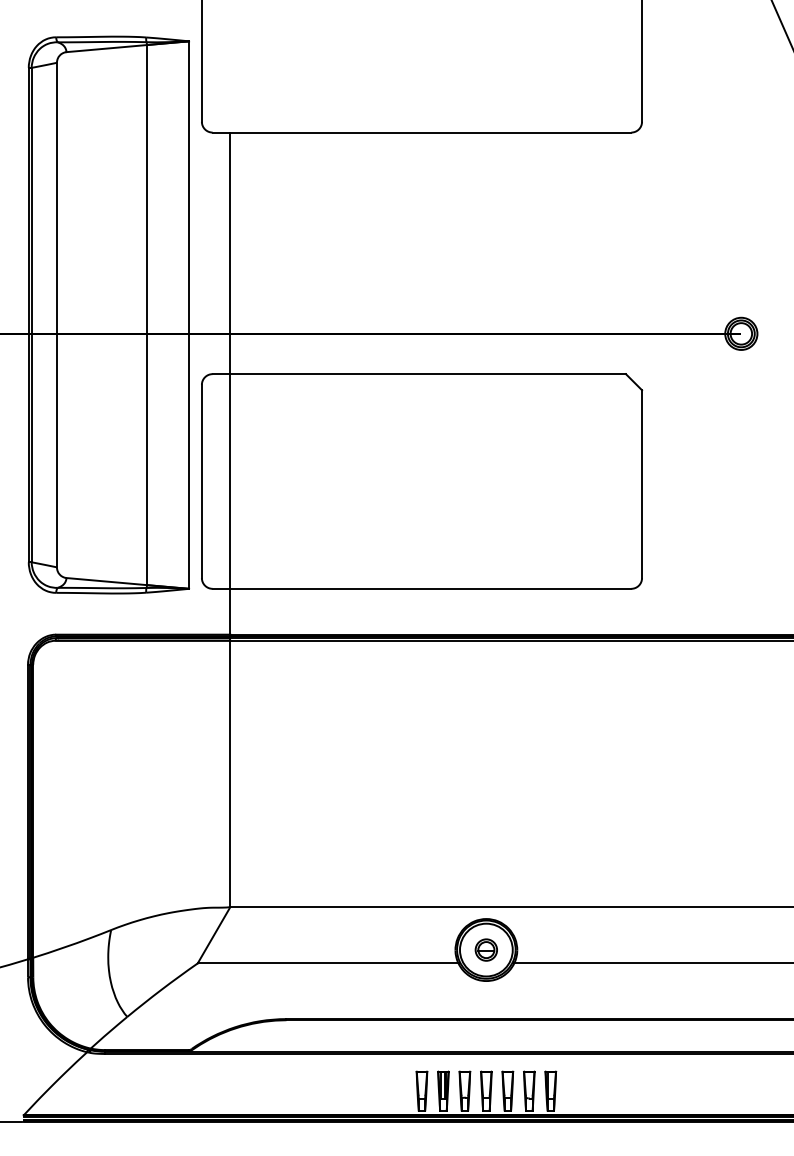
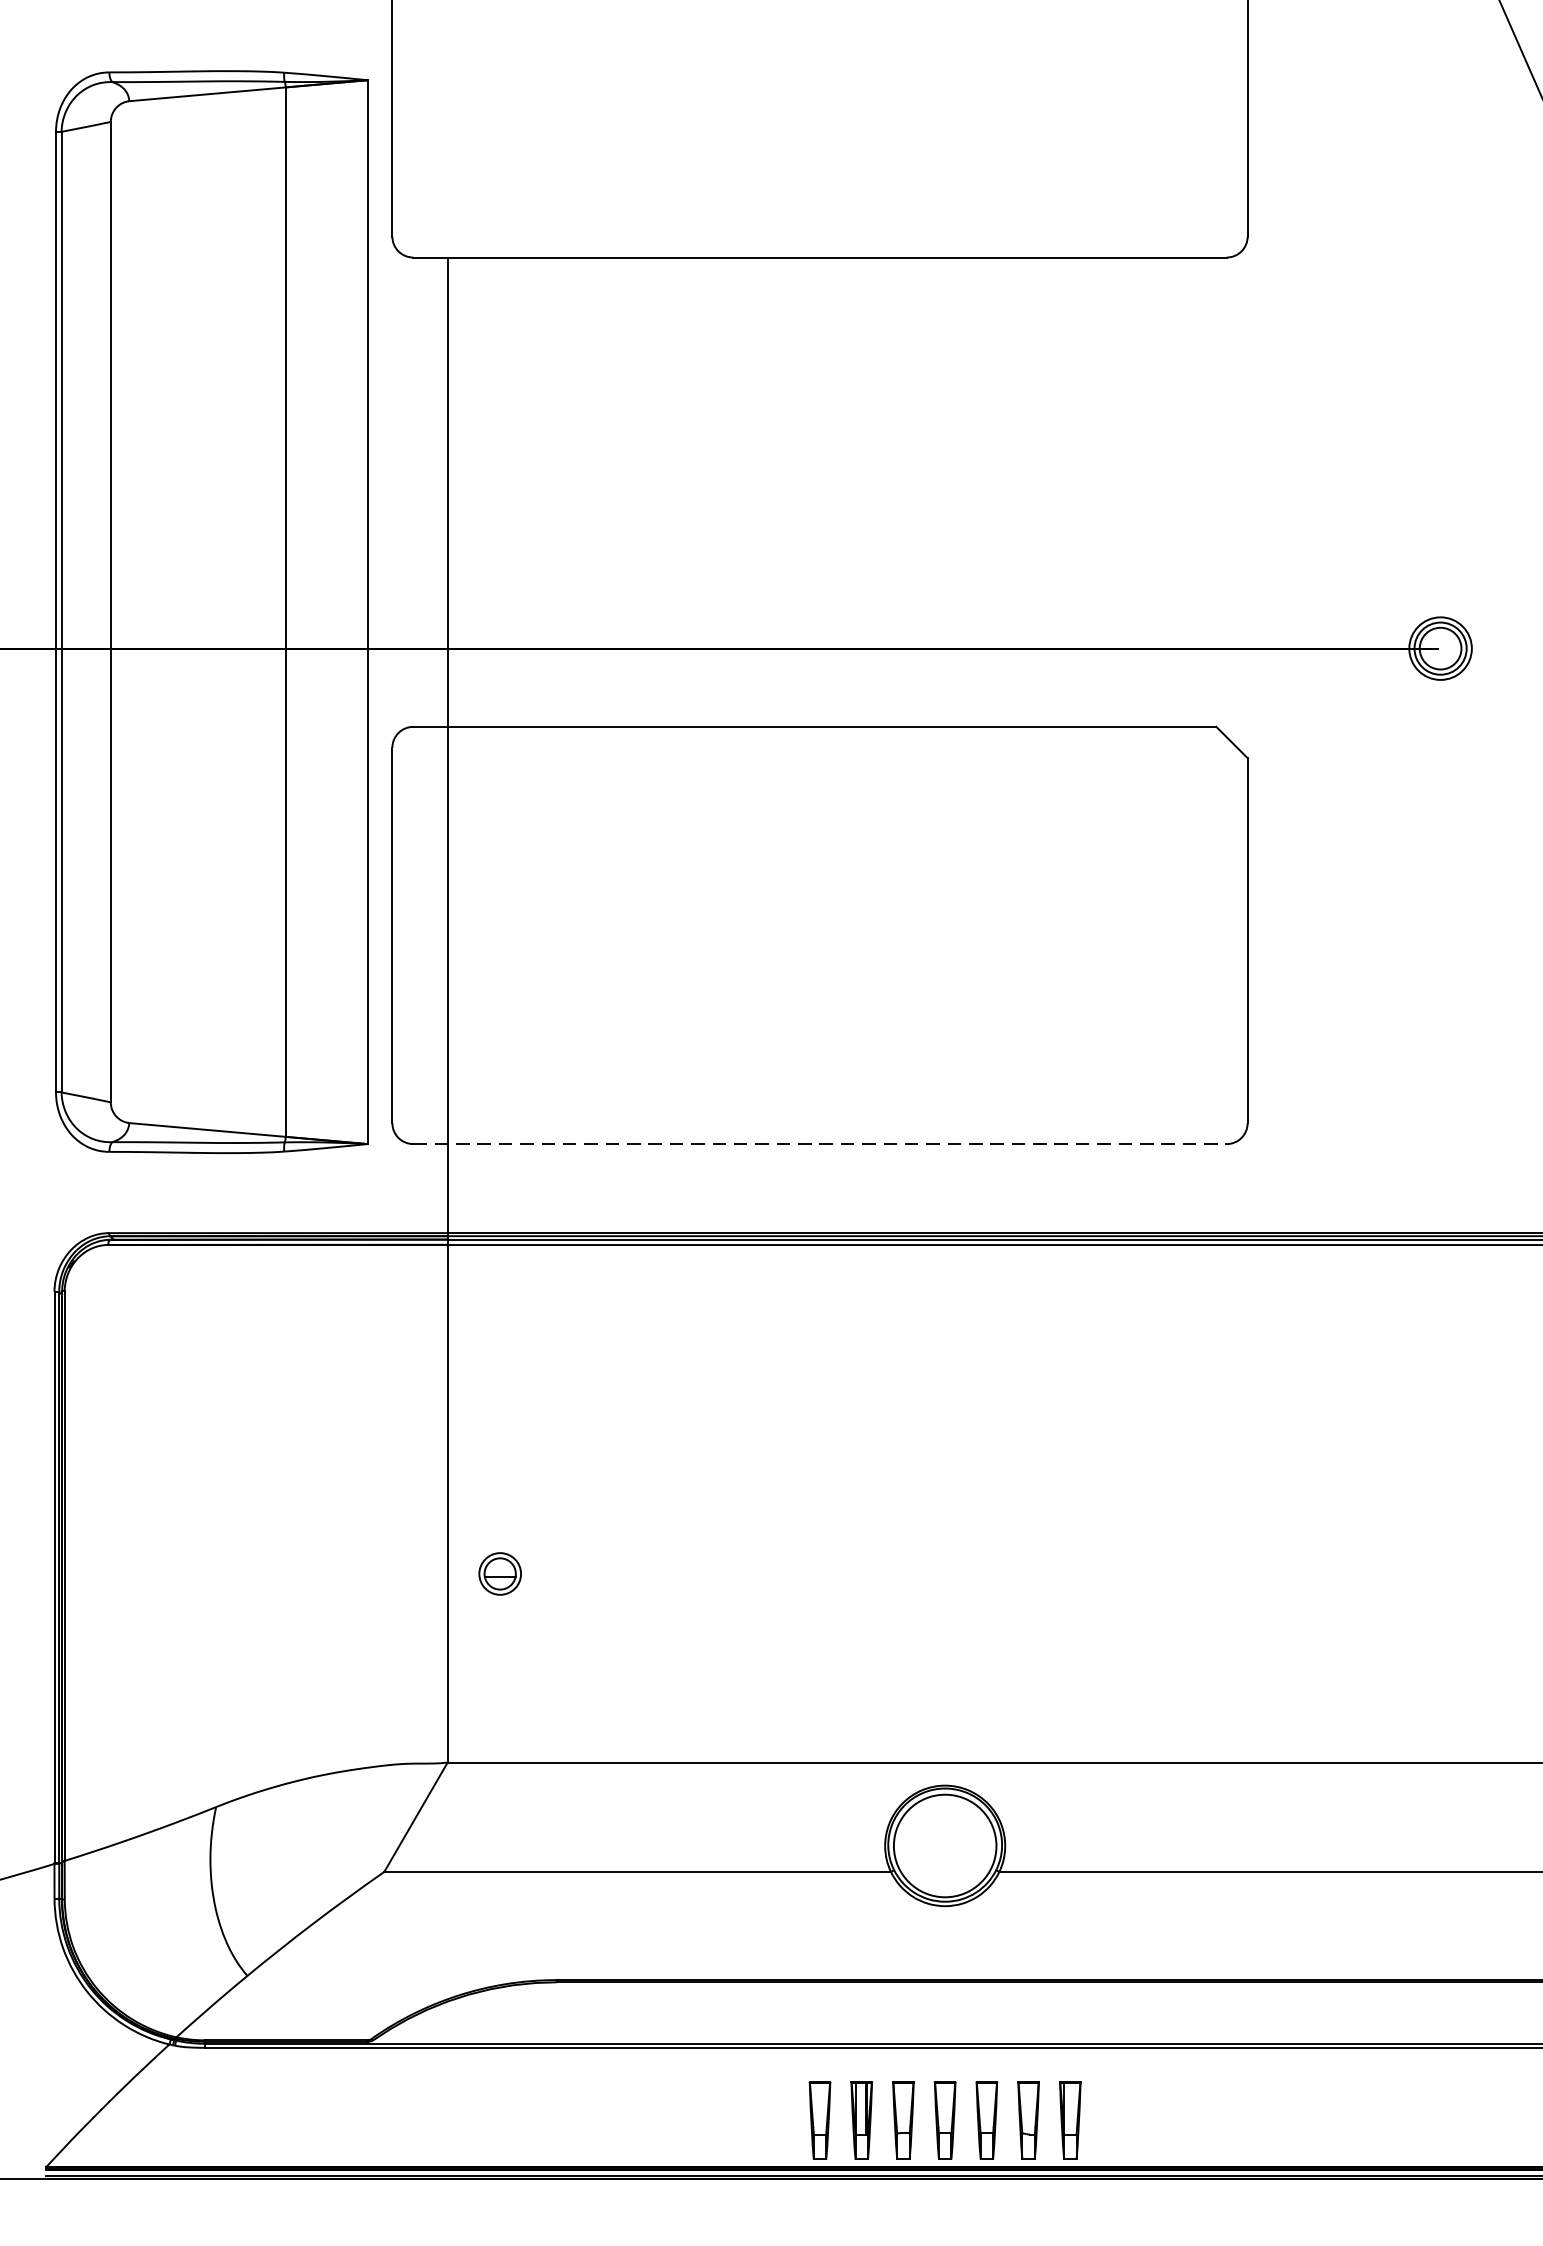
line: (422, 588) -> (821, 1143), solid -> dashed
part: (485, 949) -> (498, 1572), moved

